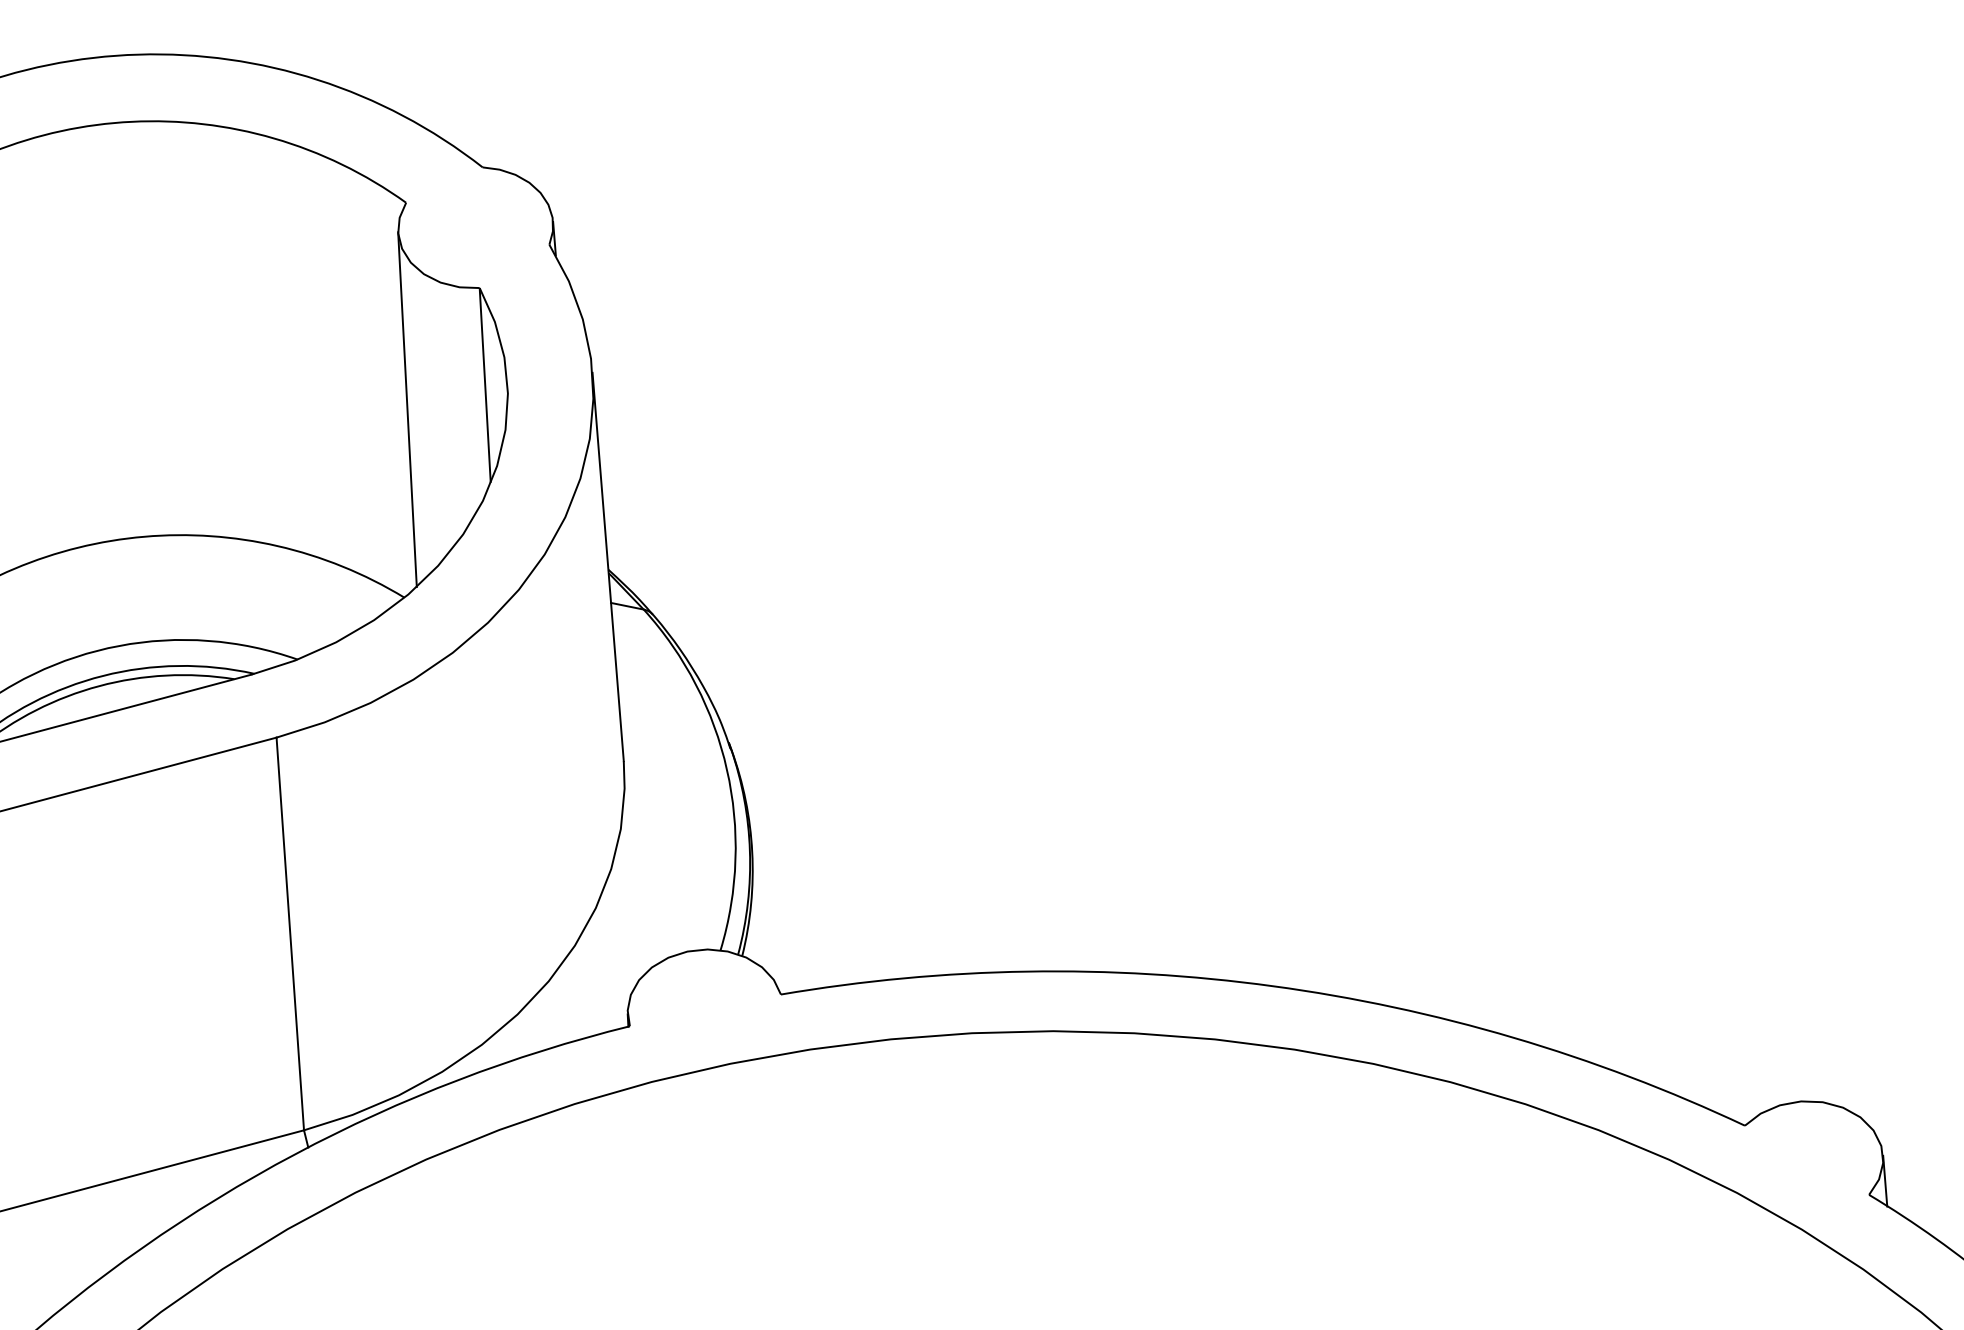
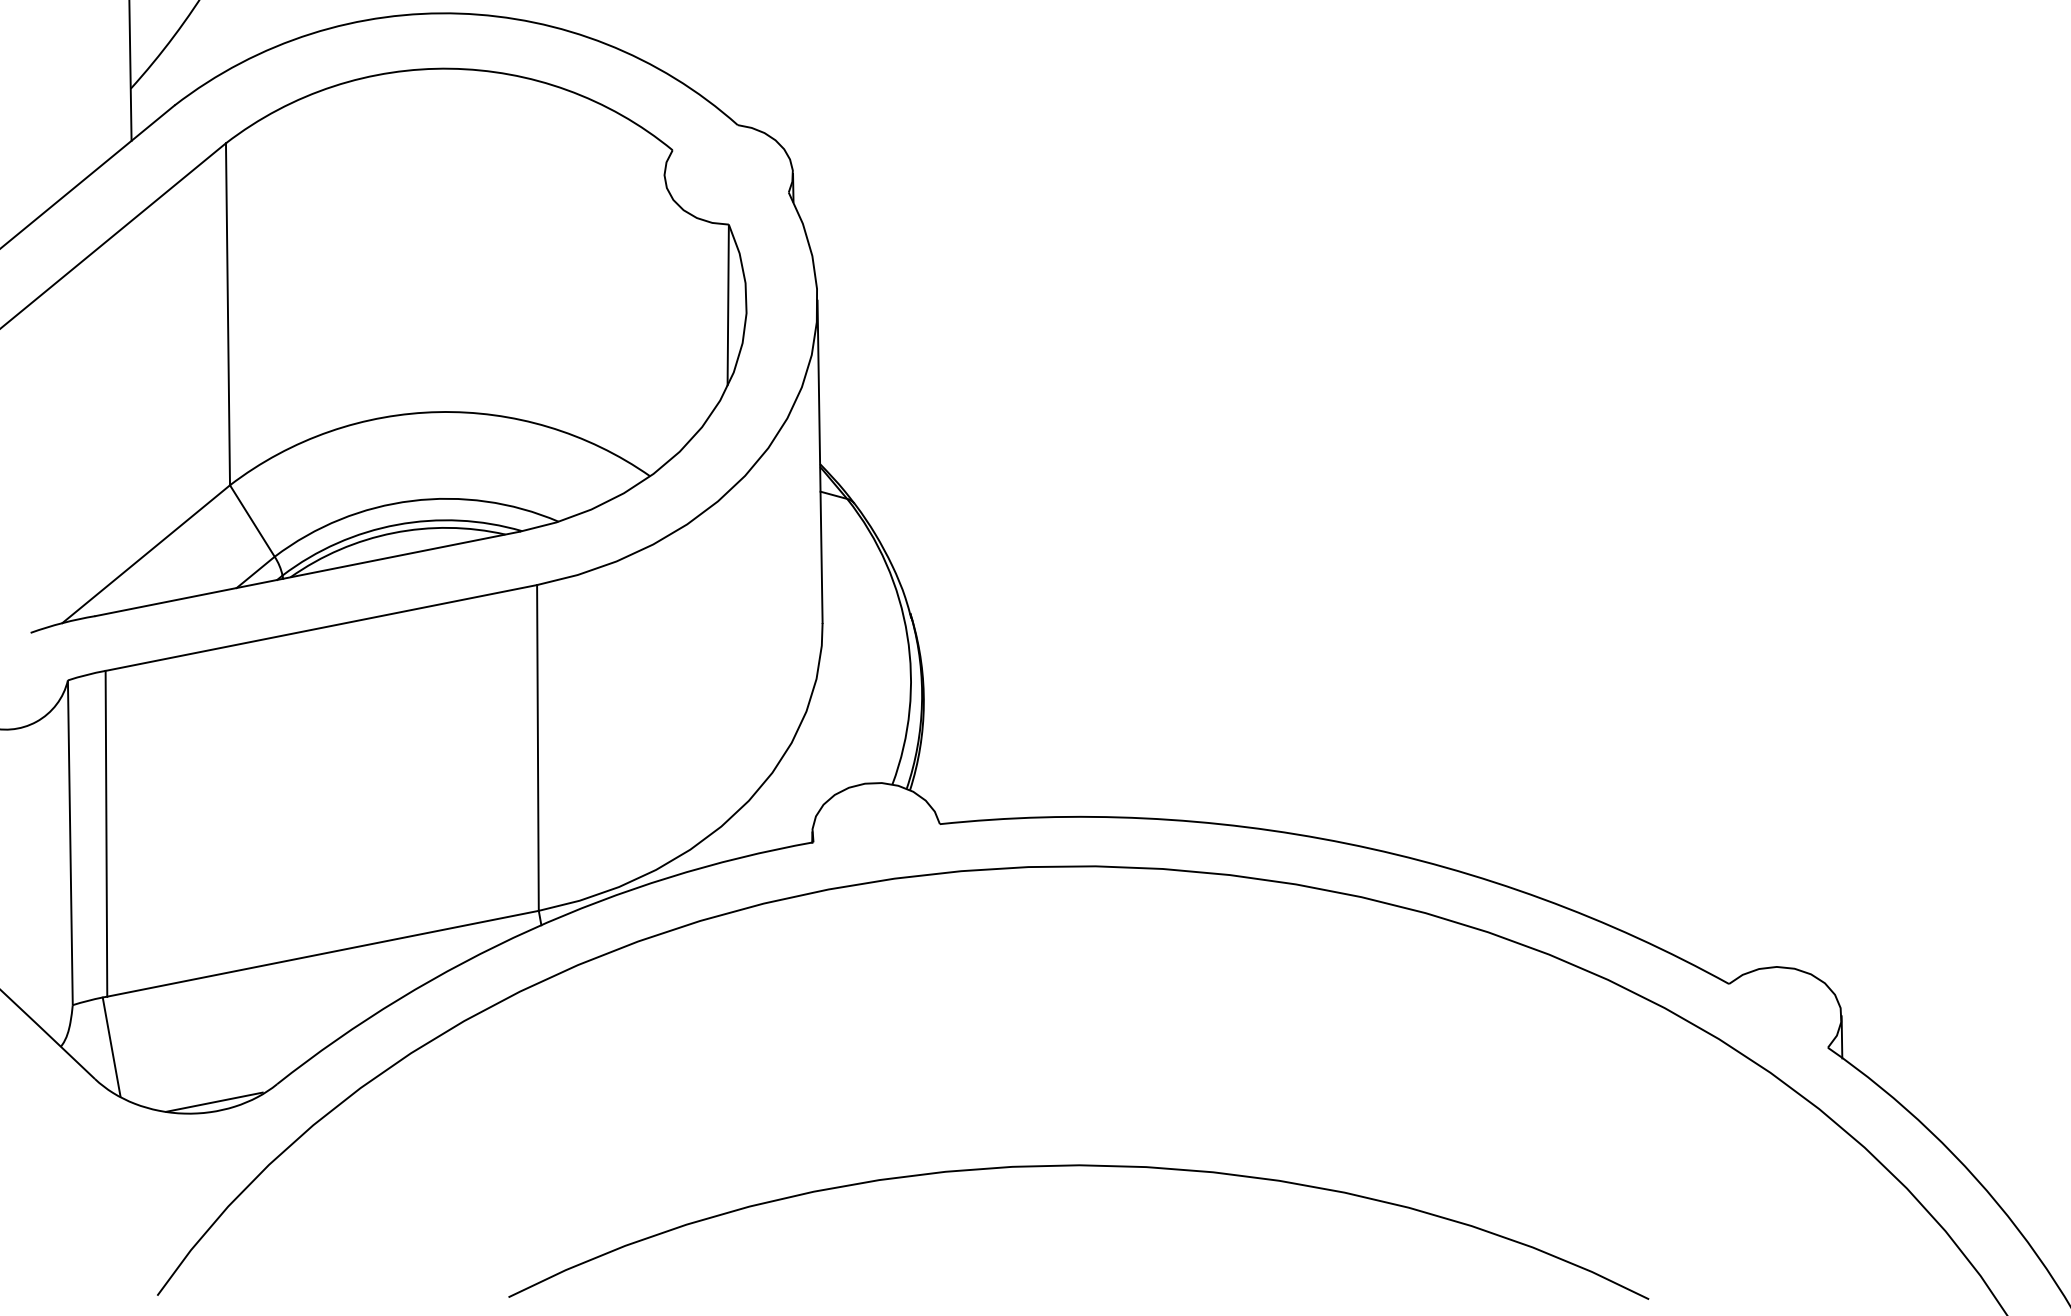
line: (407, 410) -> (662, 321), removed

